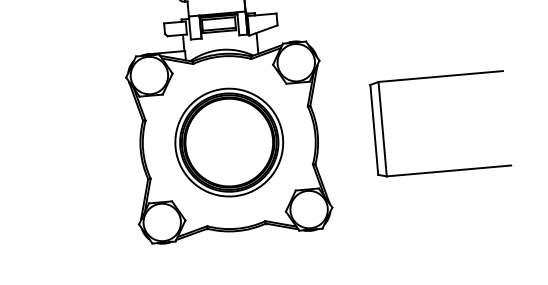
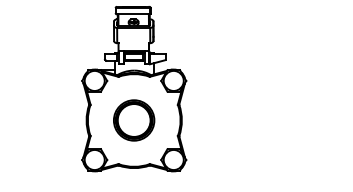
part: (435, 77) -> (247, 95), removed
part: (227, 142) -> (133, 120), size x0.7

